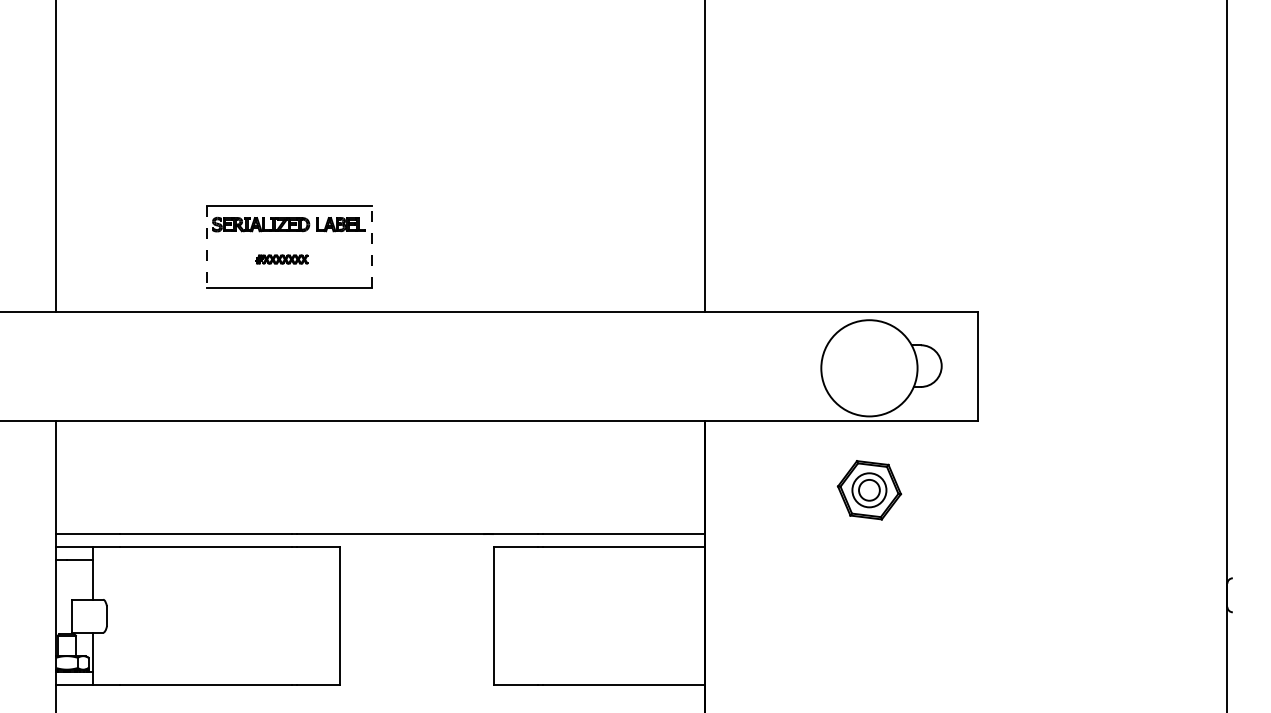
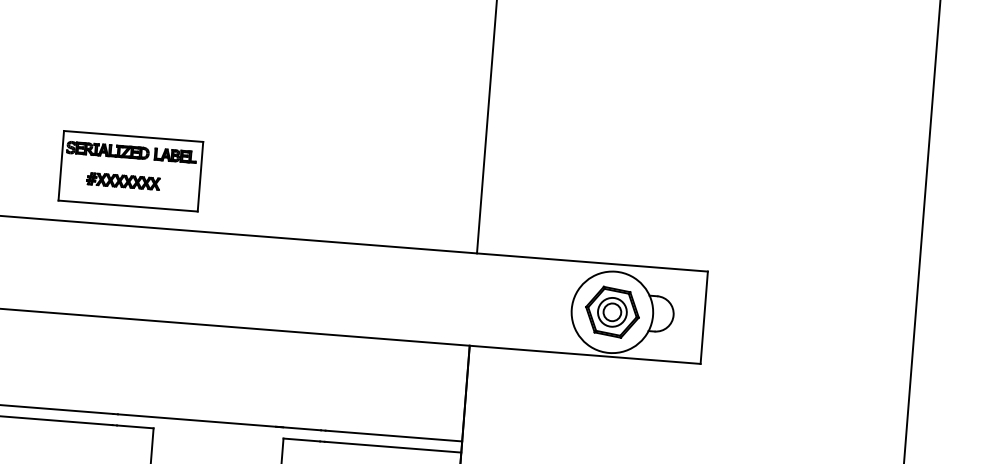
line: (372, 246) -> (200, 176), dashed -> solid
line: (207, 247) -> (61, 166), dashed -> solid
part: (281, 259) -> (123, 181), size x1.67
part: (869, 490) -> (612, 312), moved

